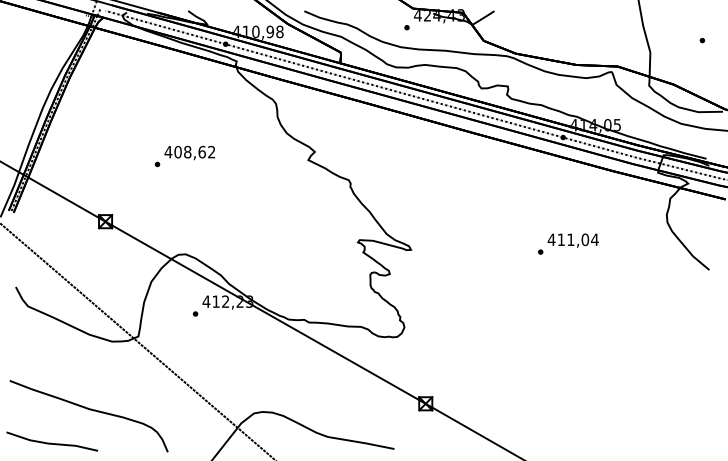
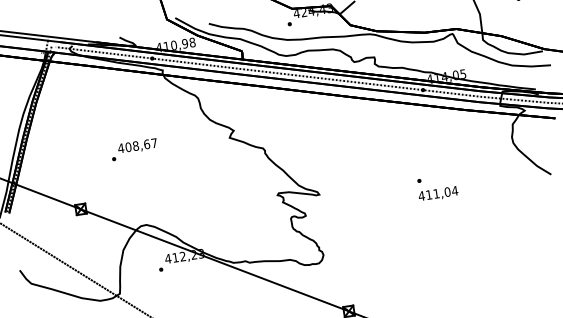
text: (211, 151) -> (154, 142), 408,62 -> 408,67
text: (572, 240) -> (437, 194), moved

